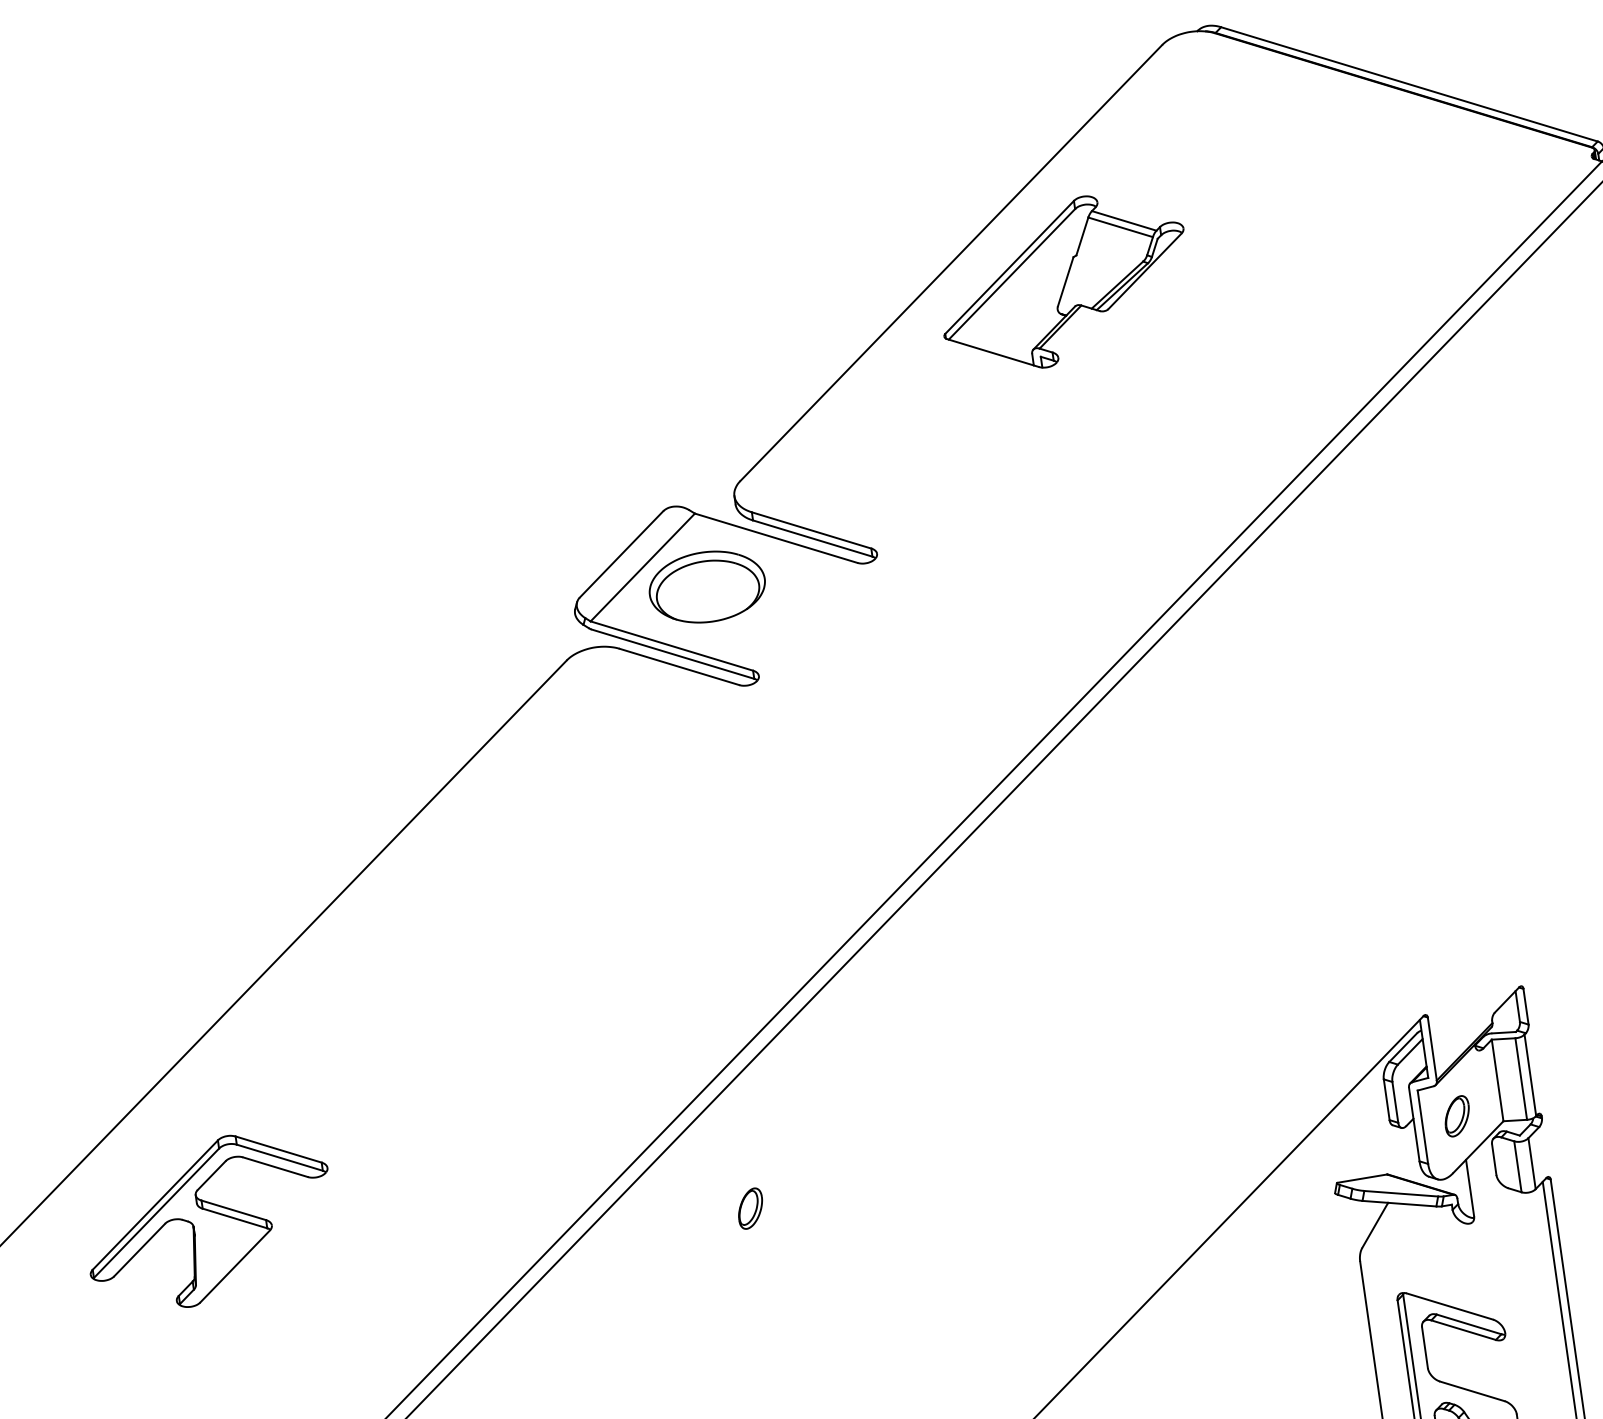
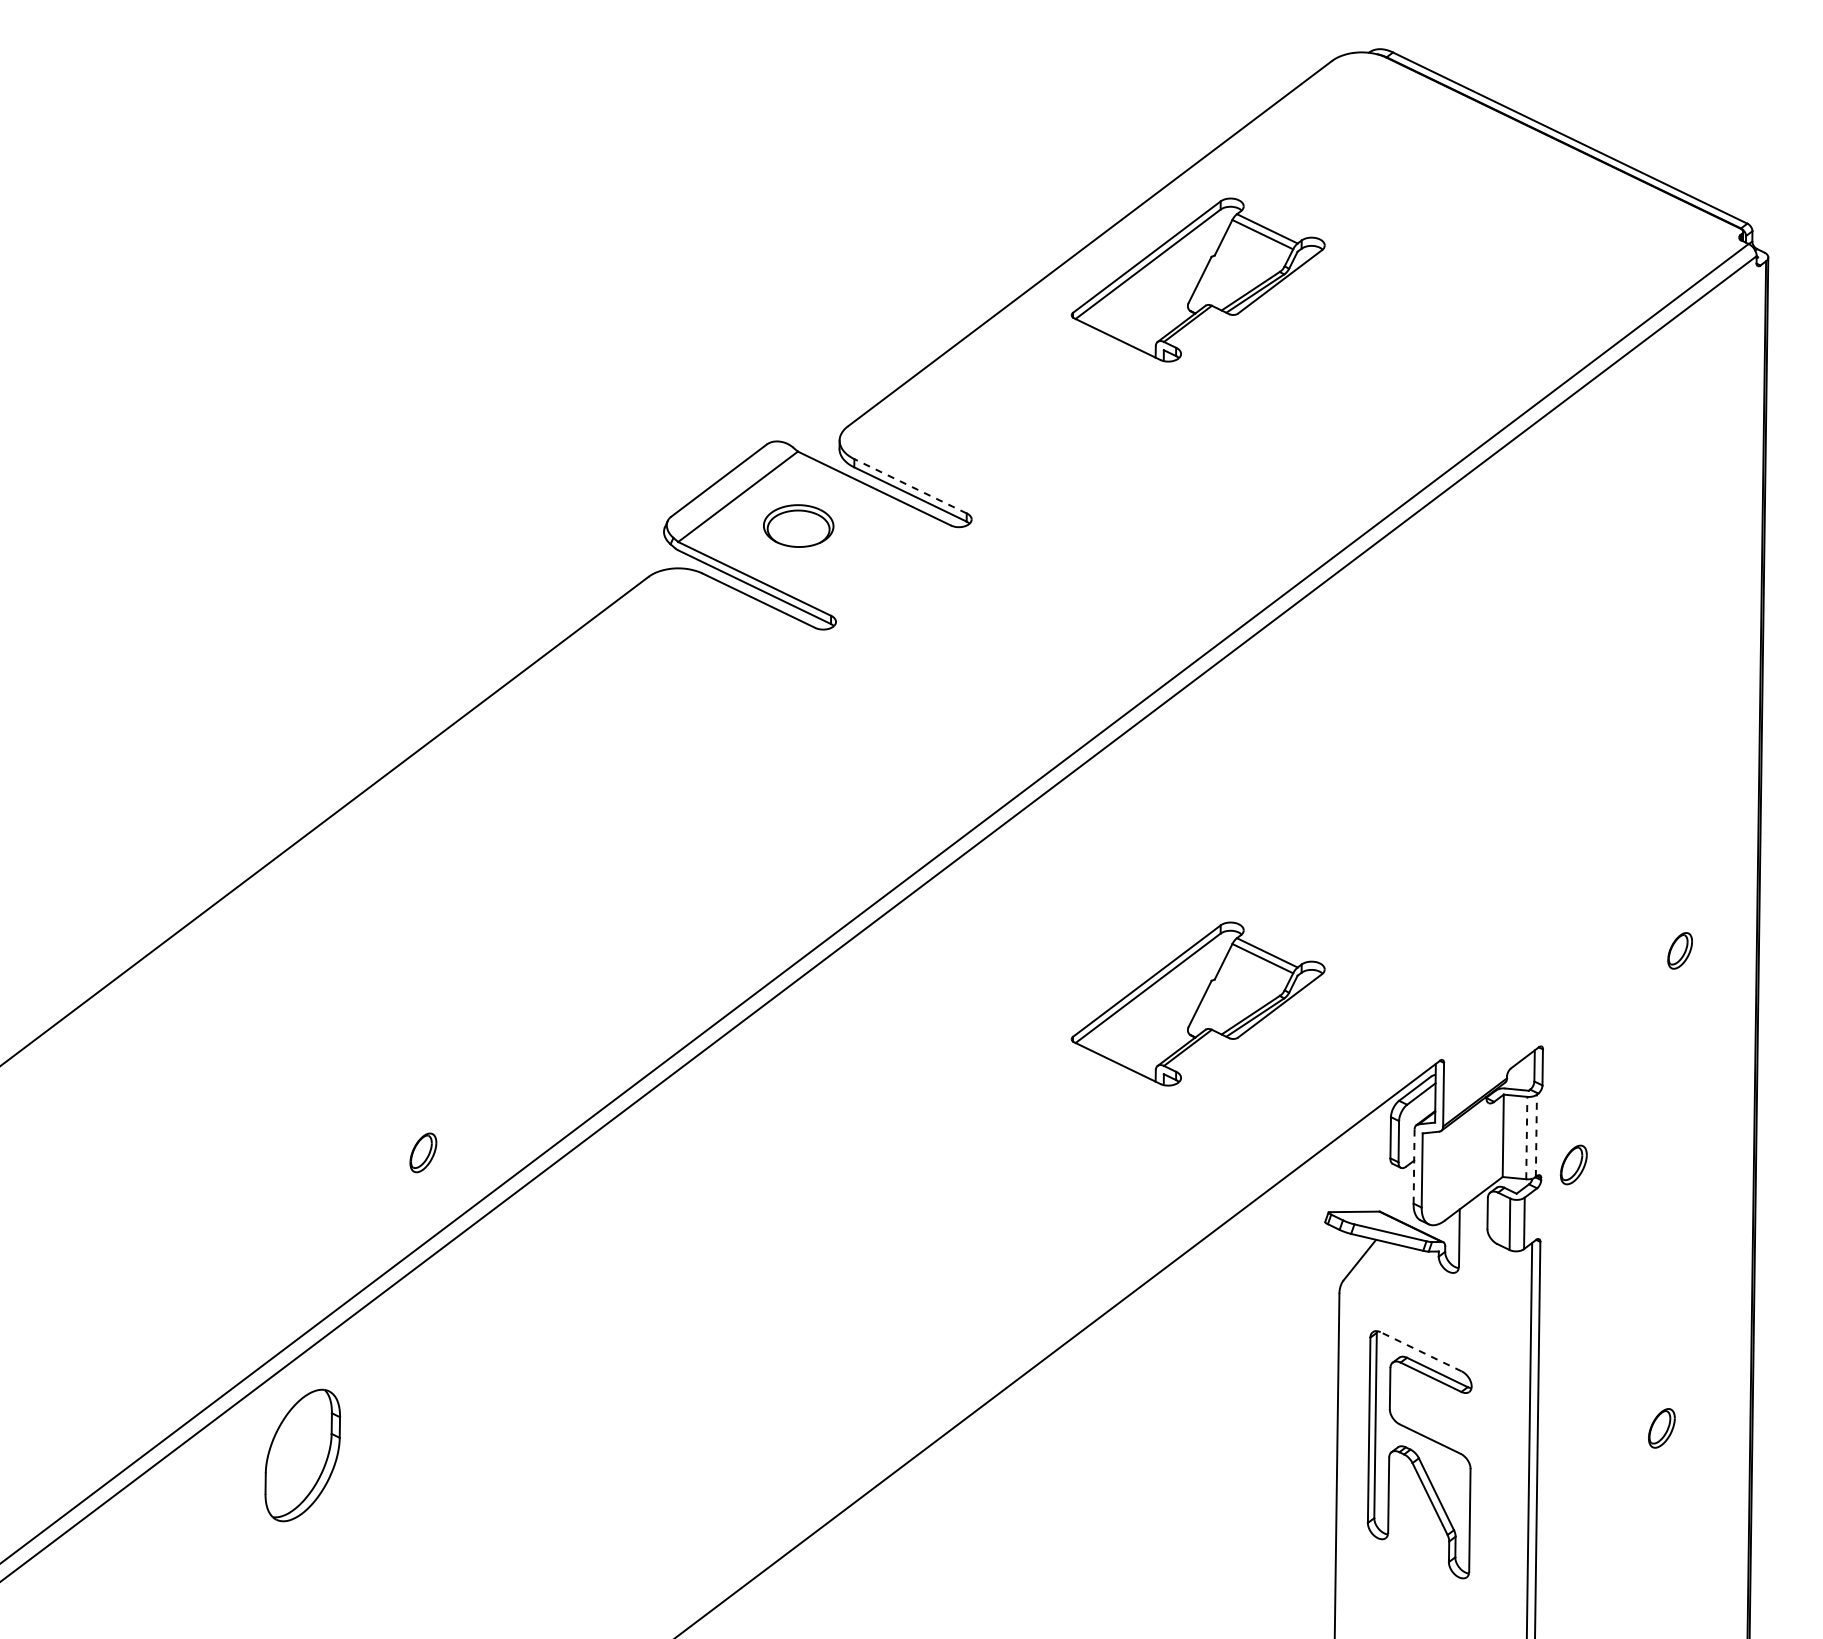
line: (811, 530) -> (910, 486), solid -> dashed
part: (706, 586) -> (798, 525), size x0.6
part: (1175, 997) -> (1197, 1003), added
line: (1530, 1074) -> (1536, 1135), solid -> dashed
line: (1520, 1078) -> (1526, 1137), solid -> dashed
part: (1456, 1115) -> (1573, 1164), moved
line: (1414, 1125) -> (1414, 1167), solid -> dashed
part: (750, 1208) -> (423, 1152), moved
part: (209, 1221) -> (208, 1075), removed
line: (1450, 1306) -> (1421, 1351), solid -> dashed

